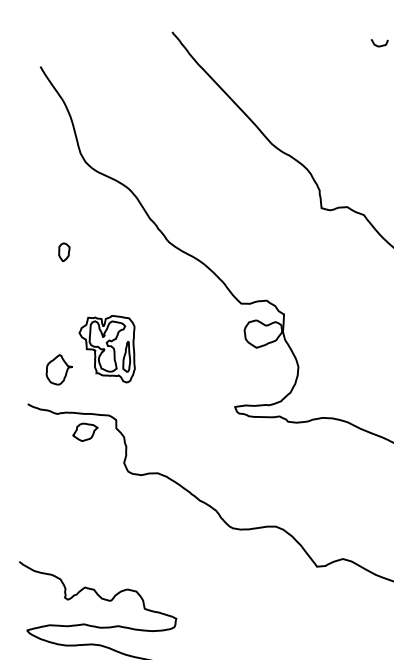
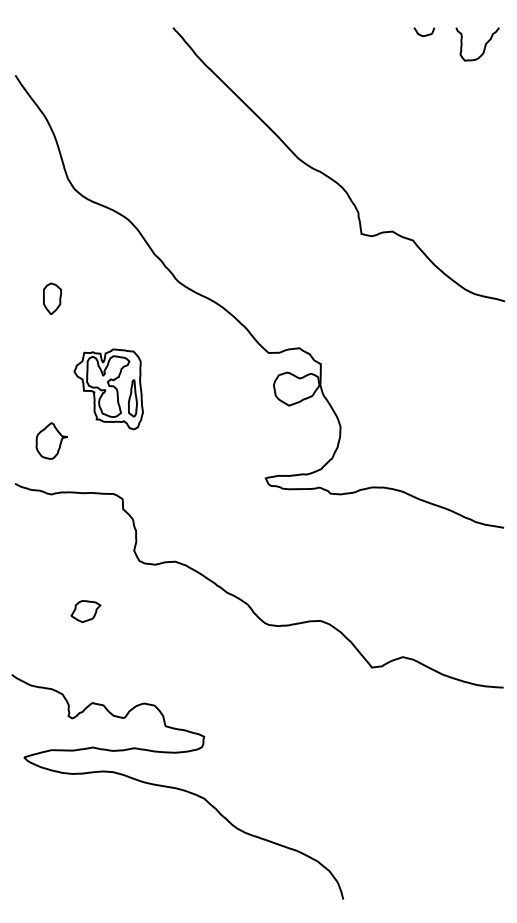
part: (64, 252) -> (52, 298), size x1.4
part: (107, 348) -> (108, 389), moved
part: (84, 432) -> (85, 611), moved

